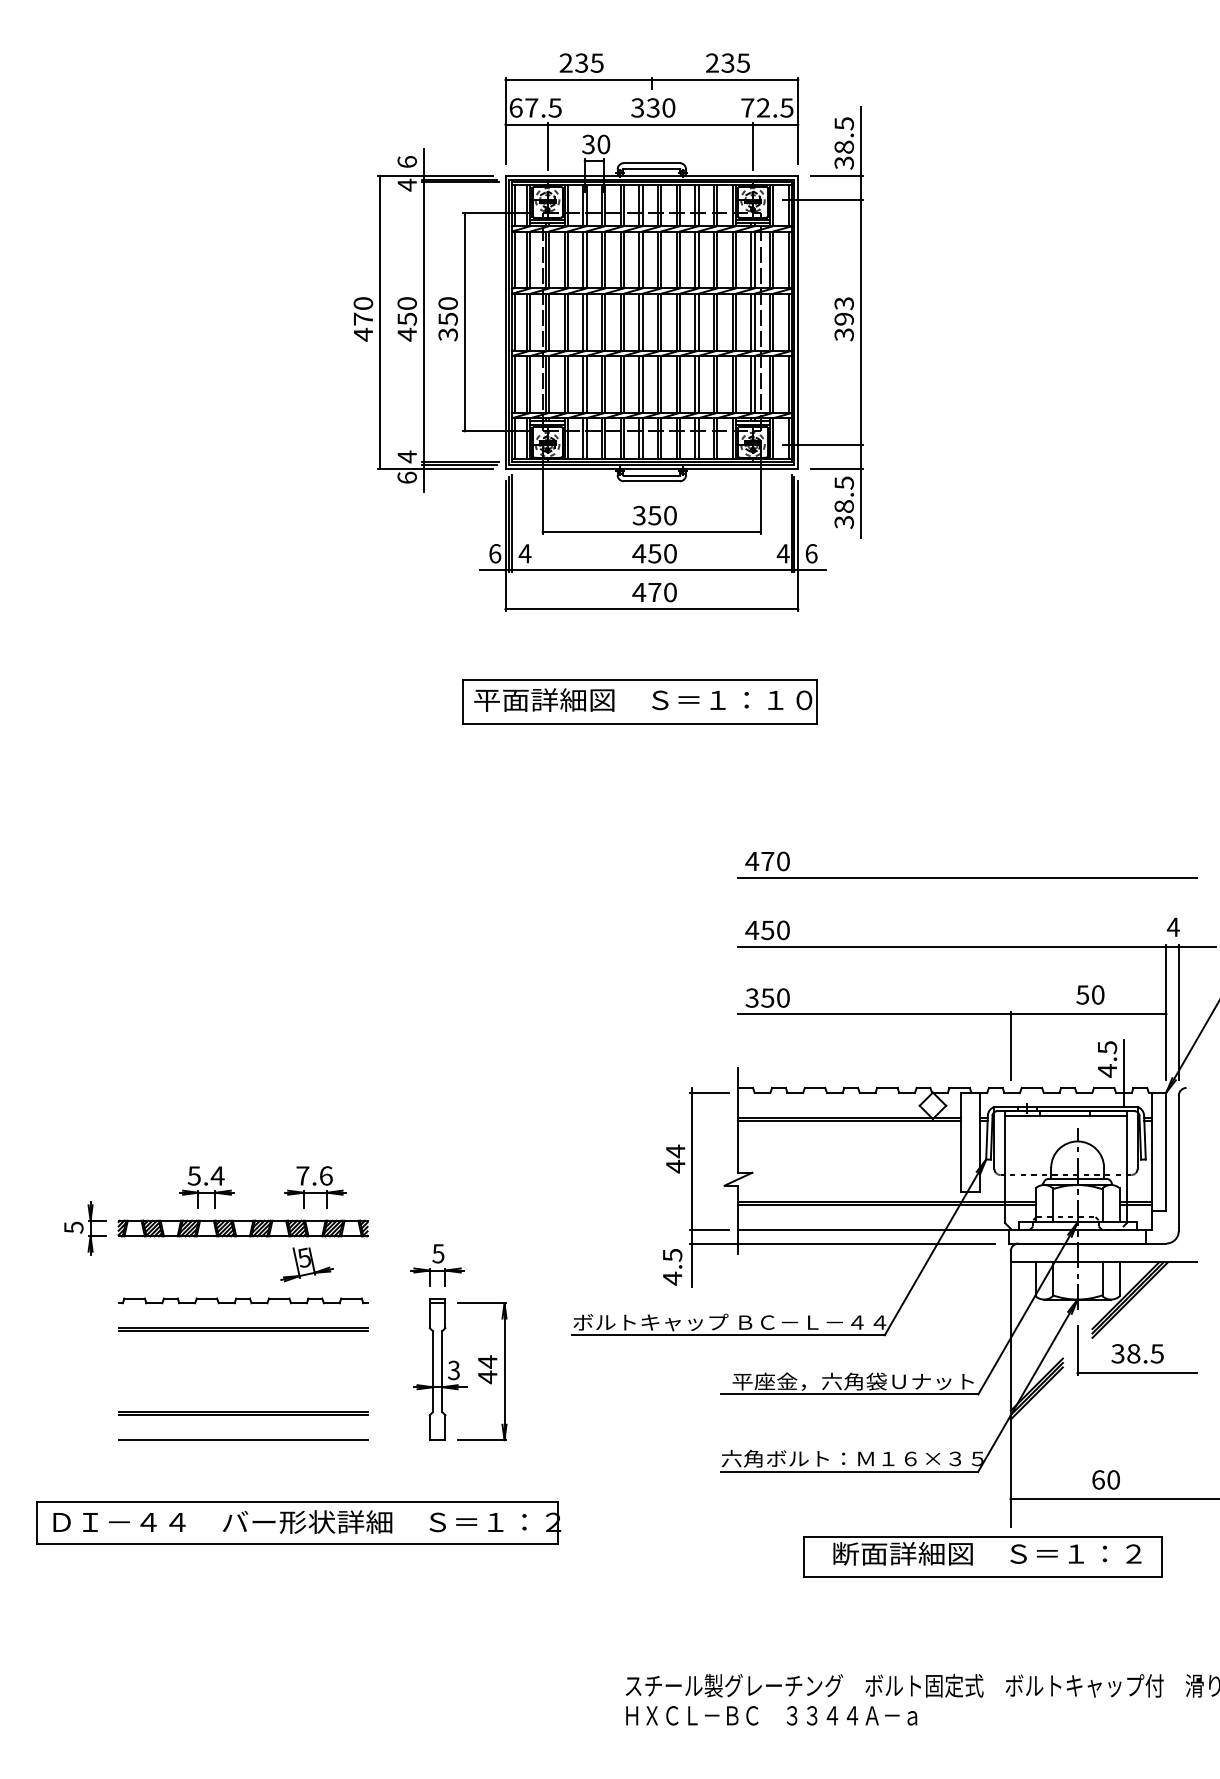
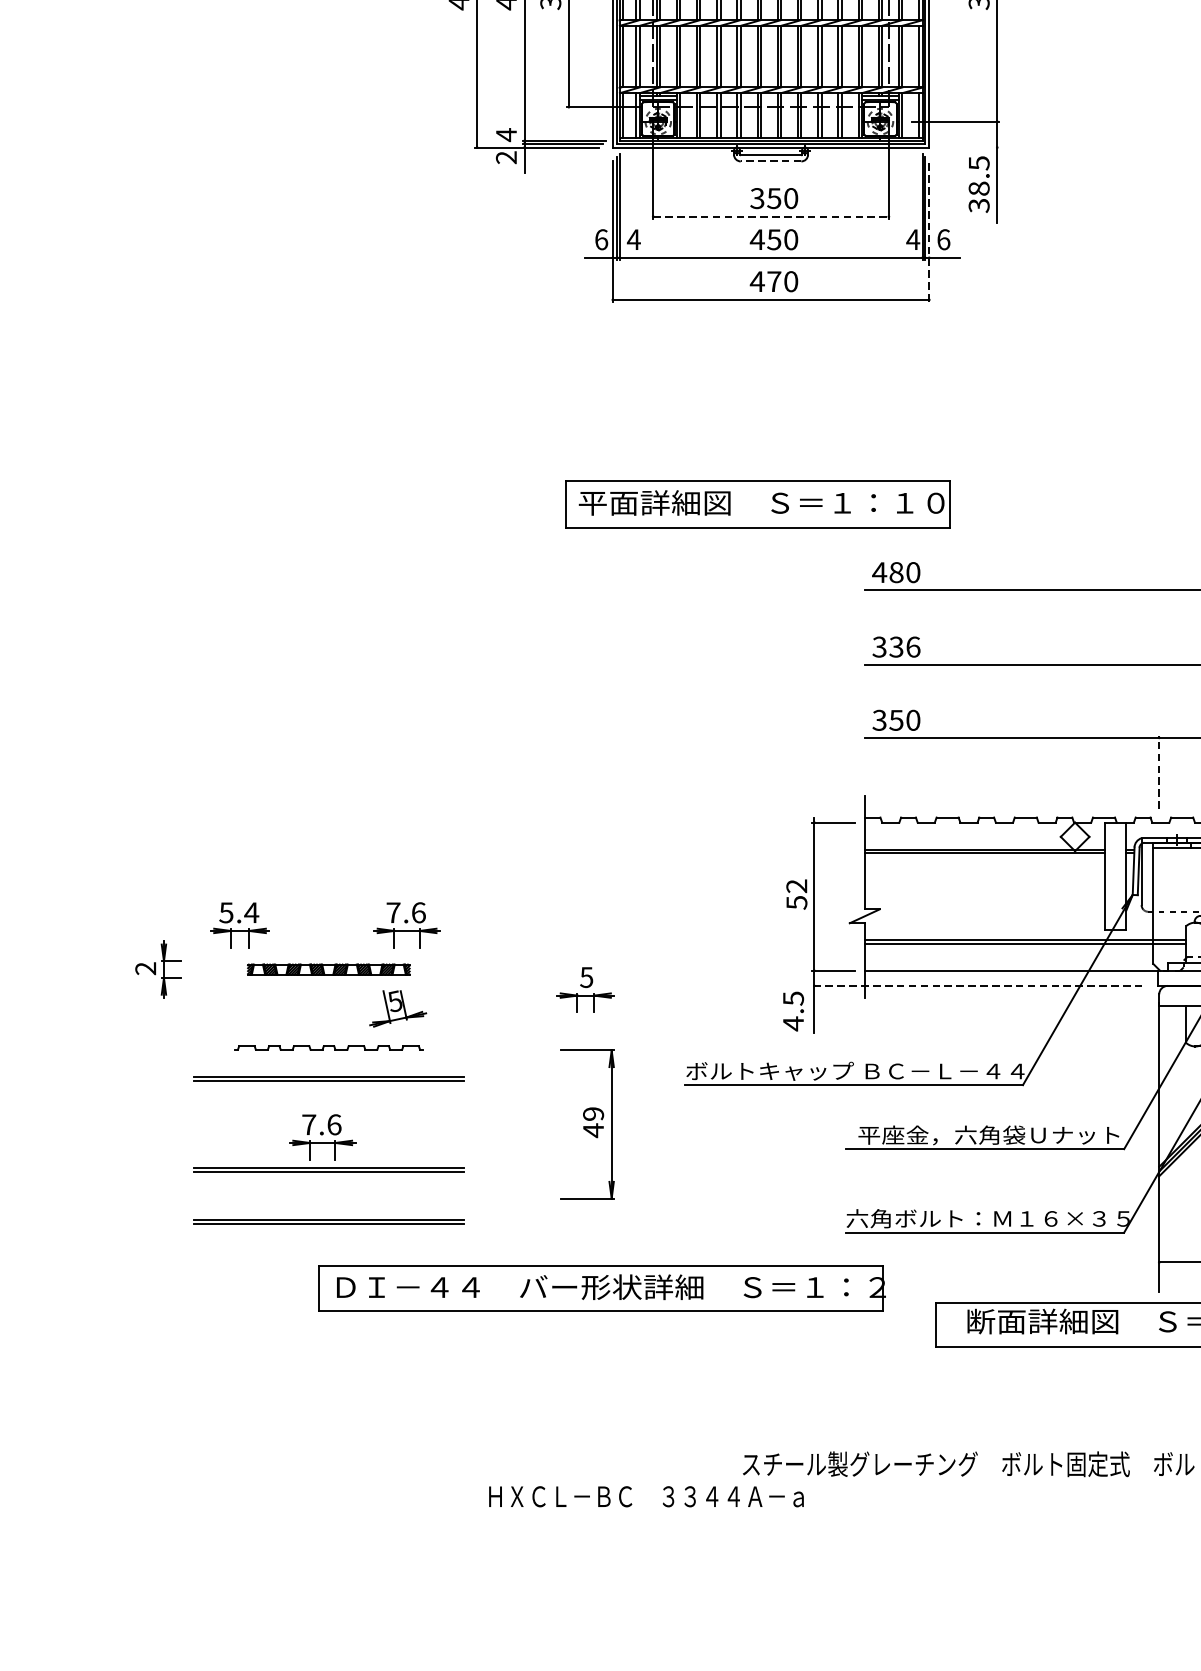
line: (836, 468) -> (970, 147), removed
text: (406, 477) -> (505, 157), 6 -> 2
line: (651, 481) -> (770, 161), solid -> dashed
line: (651, 532) -> (770, 216), solid -> dashed
line: (798, 545) -> (929, 230), solid -> dashed
part: (639, 701) -> (757, 504), moved
text: (767, 861) -> (896, 572), 470 -> 480
text: (767, 930) -> (896, 647), 450 -> 336
line: (1010, 1046) -> (1159, 772), solid -> dashed
text: (675, 1158) -> (796, 893), 44 -> 52
part: (206, 1187) -> (239, 925), moved
text: (73, 1227) -> (145, 968), 5 -> 2
part: (242, 1228) -> (328, 969), size x0.6
line: (842, 1243) -> (977, 985), solid -> dashed
part: (437, 1265) -> (585, 990), moved
part: (243, 1300) -> (329, 1047), size x0.7
text: (487, 1361) -> (593, 1113), 44 -> 49
part: (440, 1369) -> (542, 1122), removed
part: (237, 1383) -> (322, 1137), added
line: (243, 1439) -> (329, 1197), removed
line: (243, 1460) -> (329, 1220), added
part: (298, 1522) -> (601, 1287), moved
text: (771, 1715) -> (646, 1496), moved

